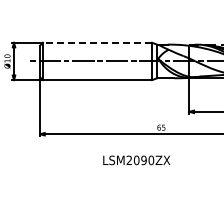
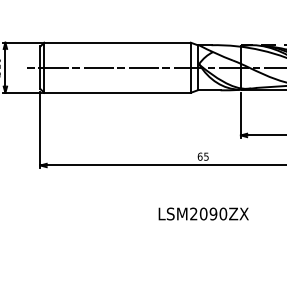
line: (97, 42) -> (117, 42), dashed -> solid
text: (136, 160) -> (203, 214), moved

